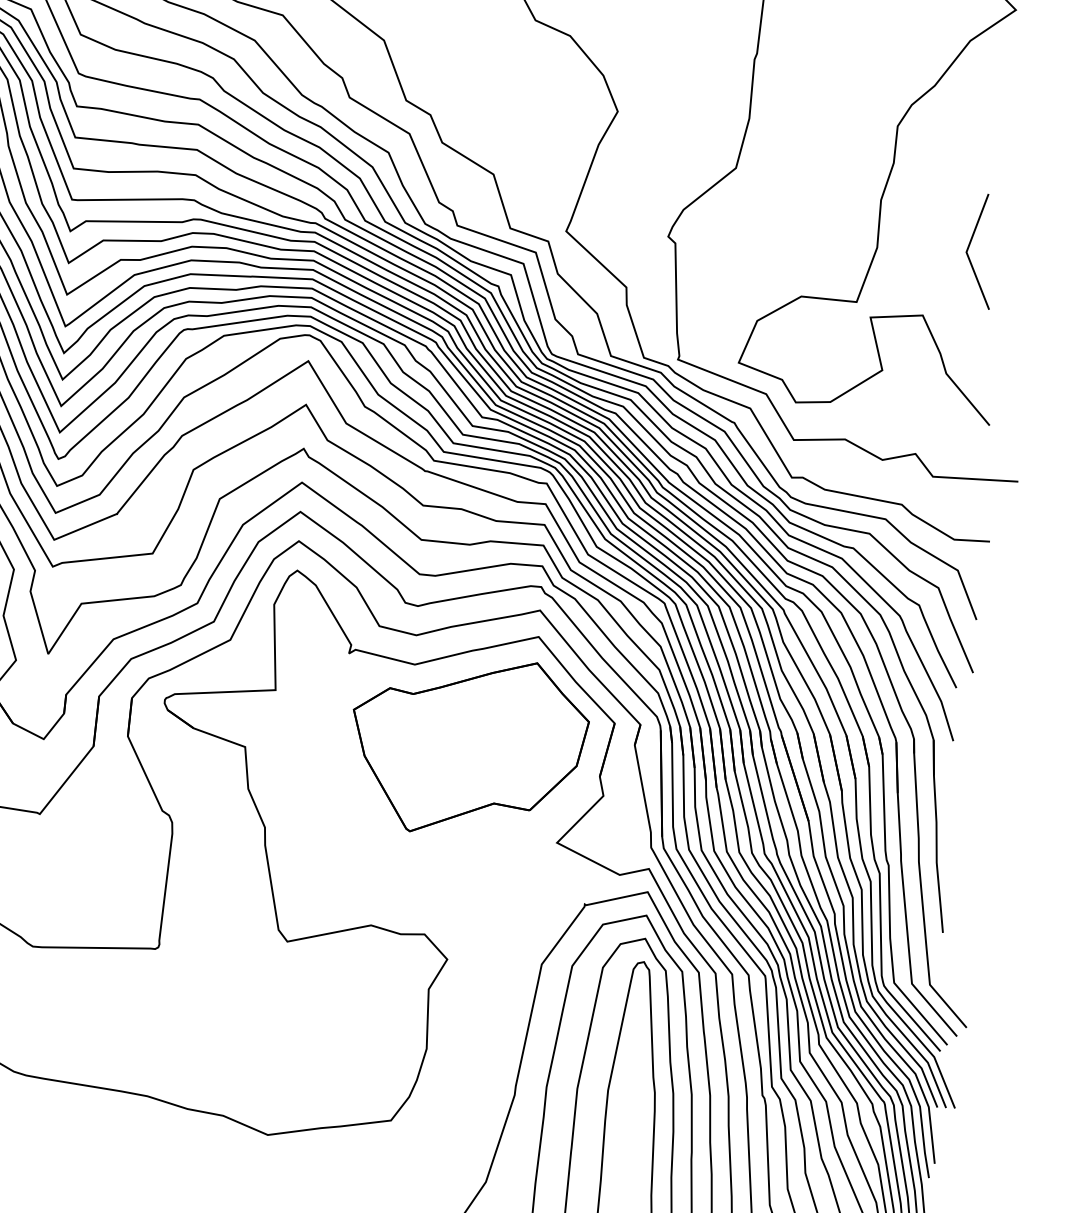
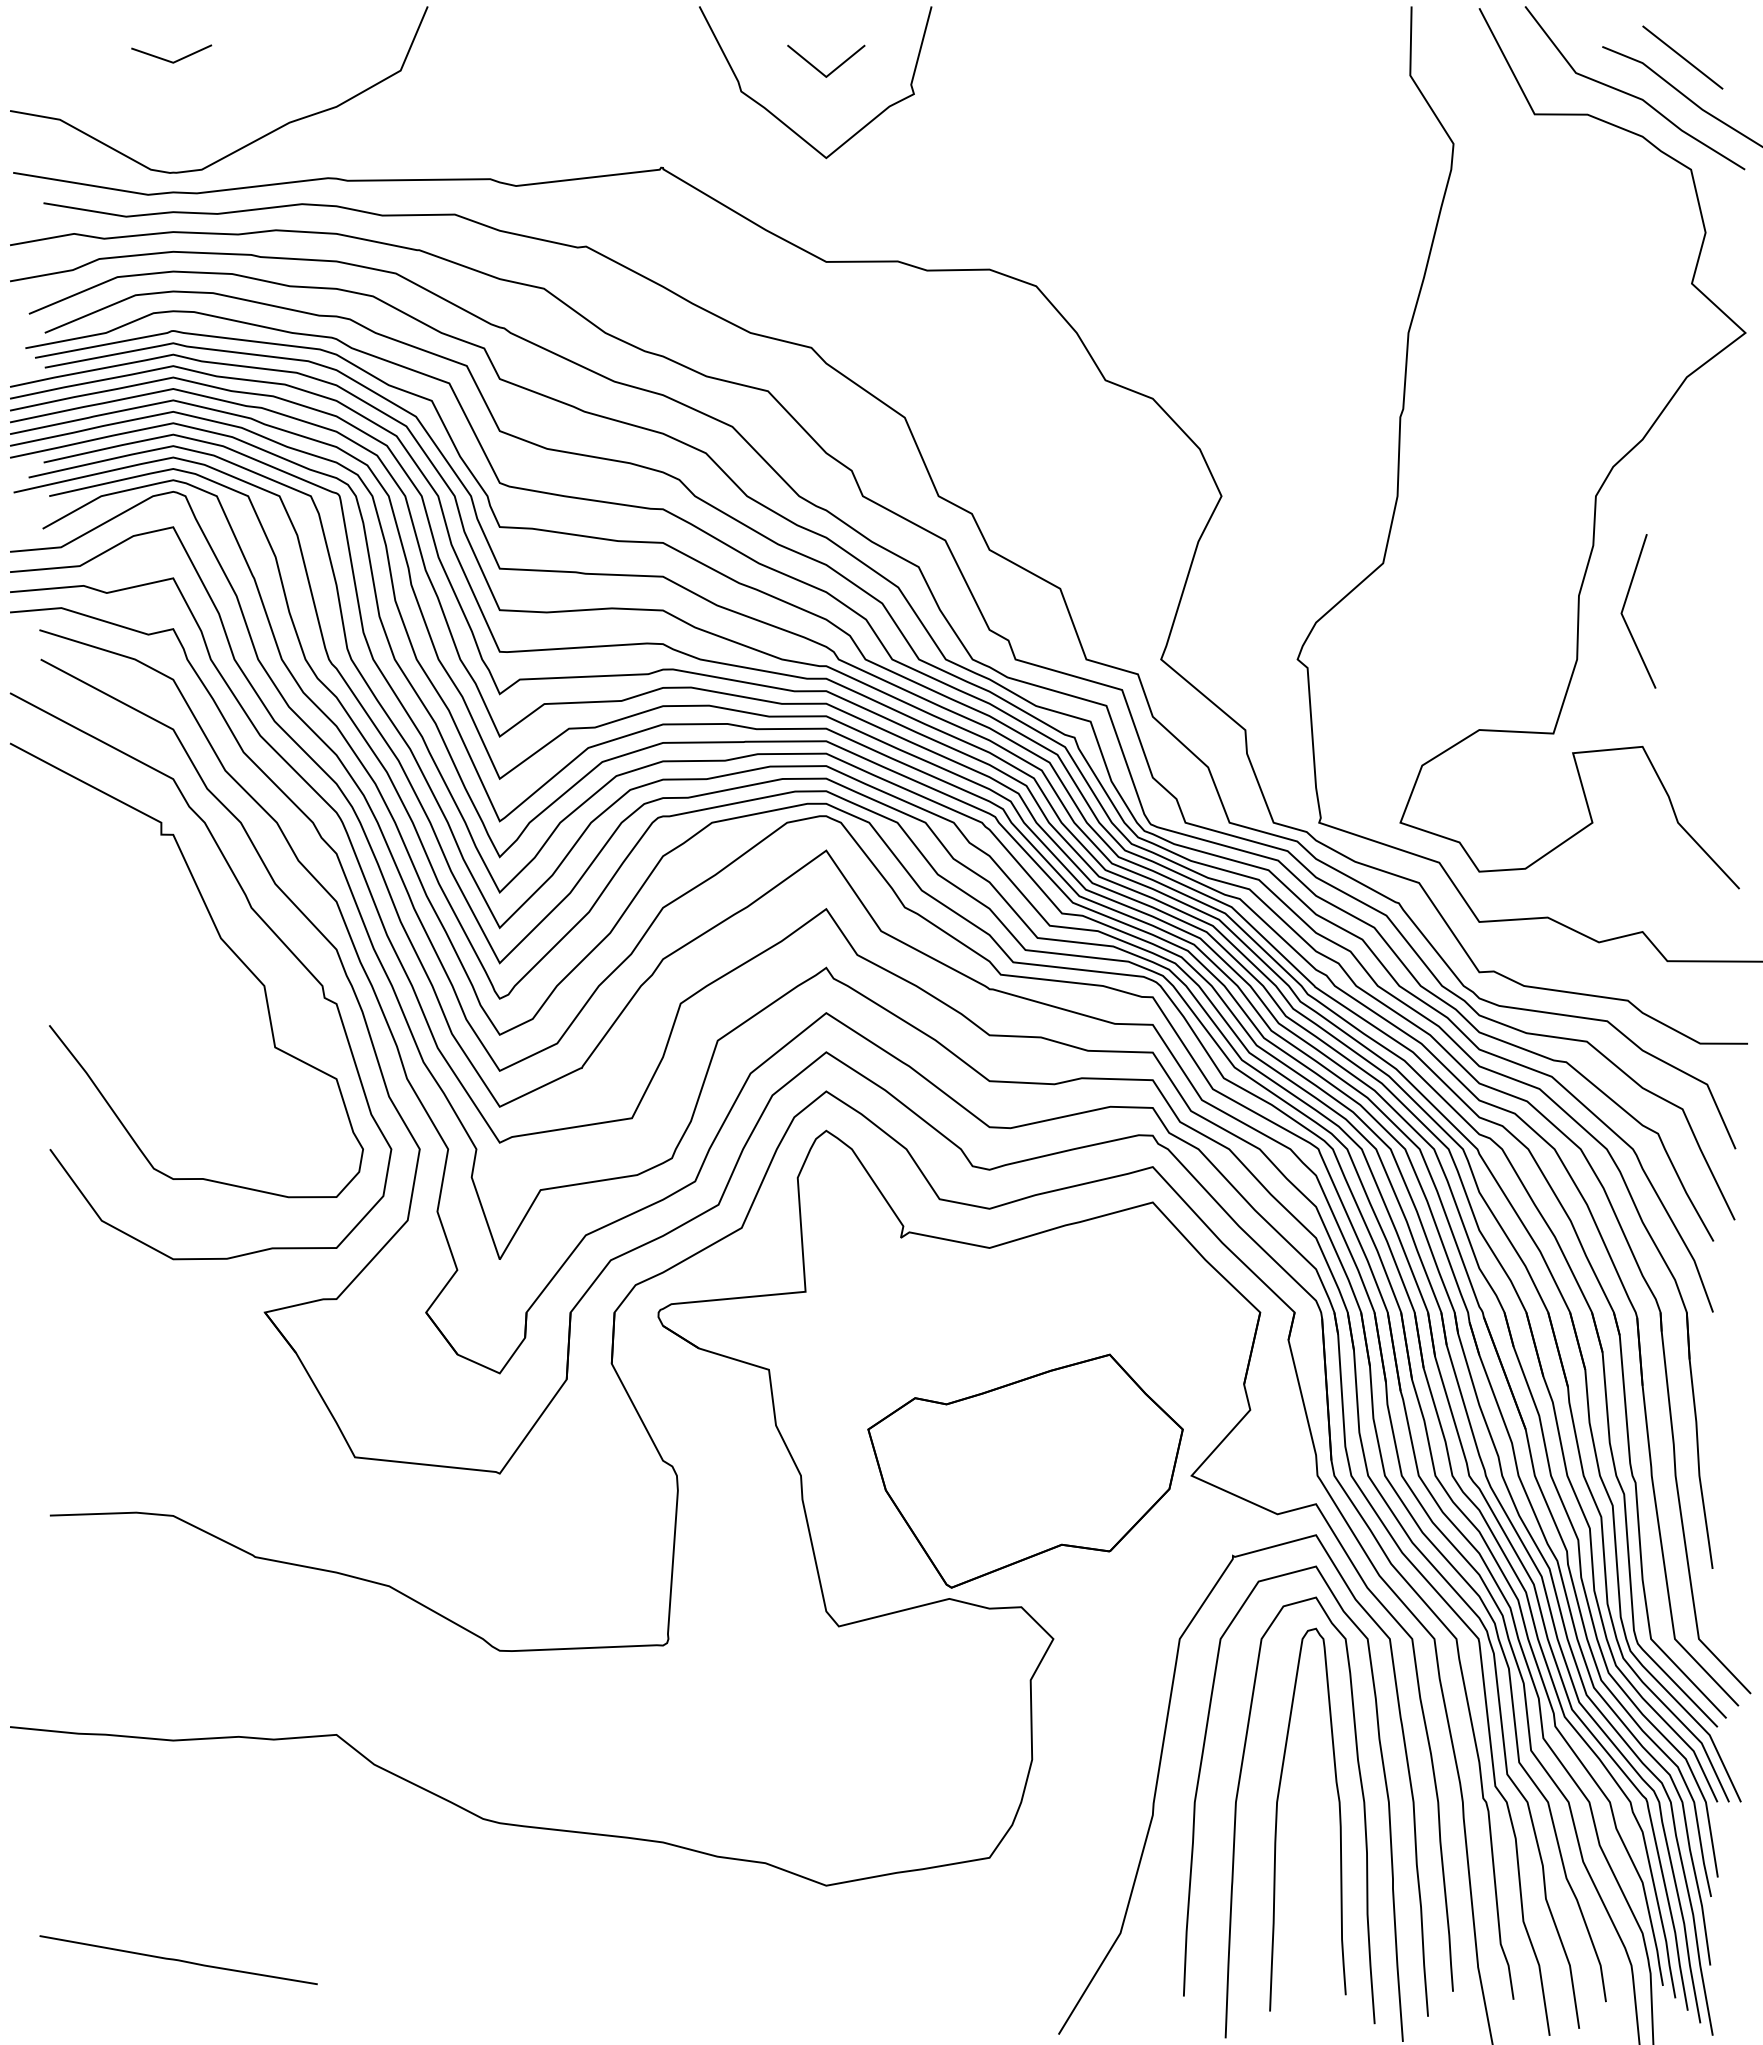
line: (968, 247) -> (1624, 607), moved
part: (469, 746) -> (1025, 1470), moved

